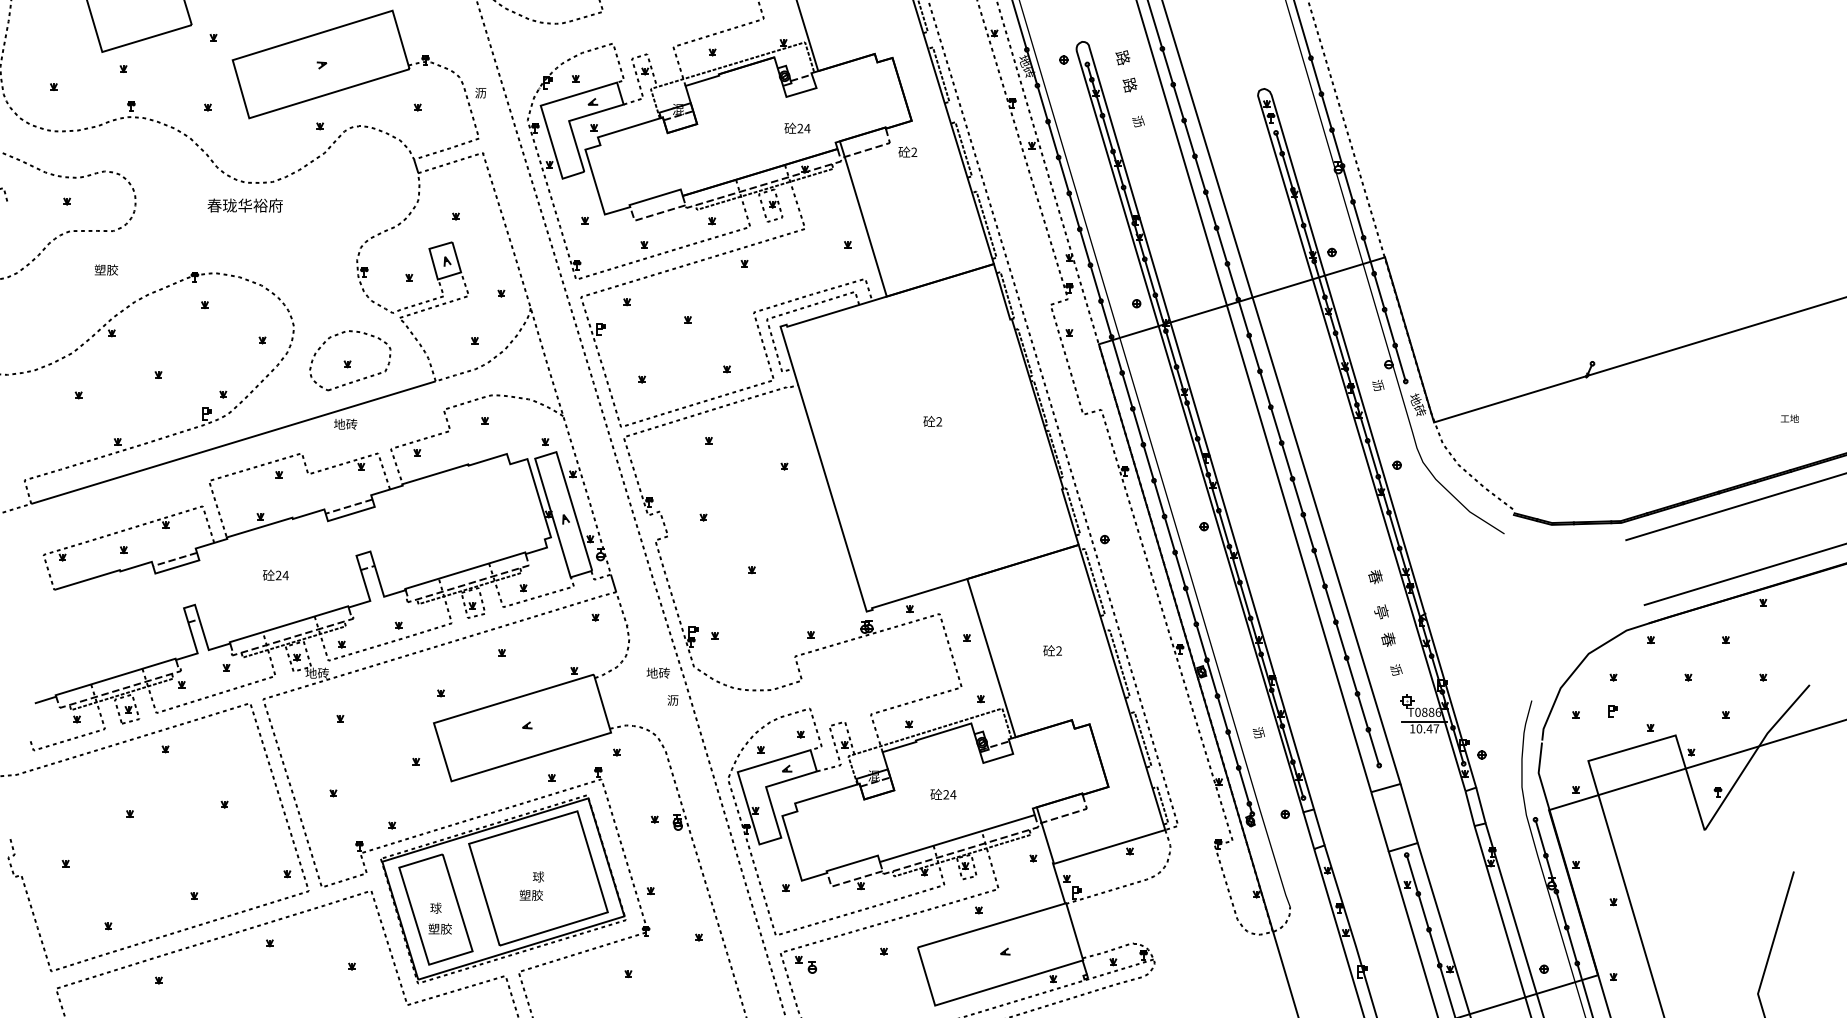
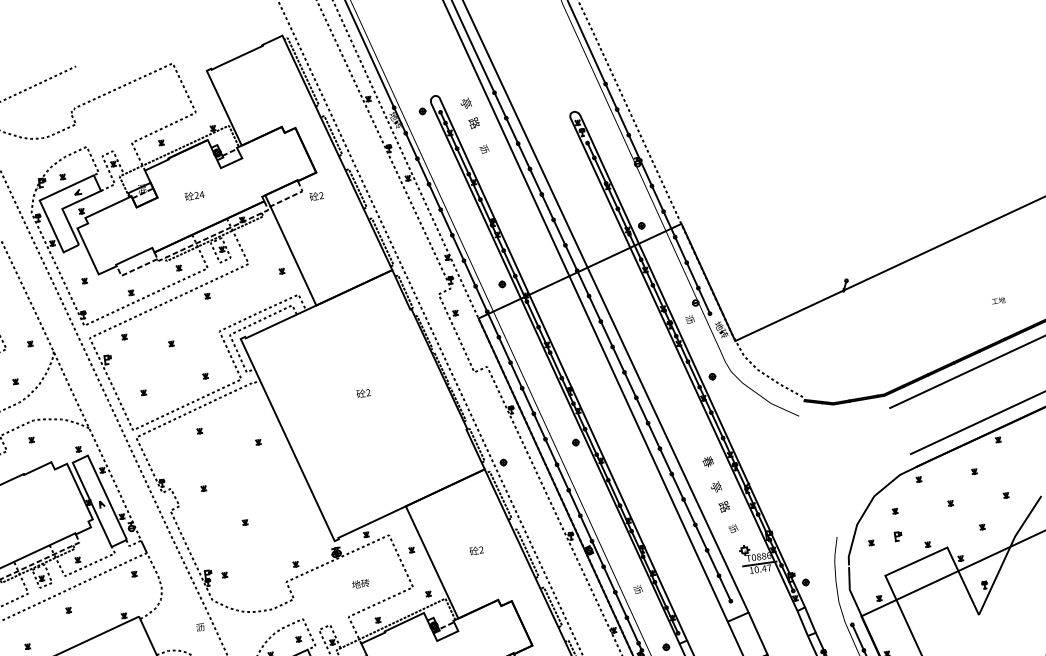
text: (1122, 57) -> (465, 103), 路 -> 亭
text: (797, 127) -> (194, 194), moved
text: (1388, 639) -> (724, 506), 春 -> 路
text: (657, 672) -> (360, 583), moved

